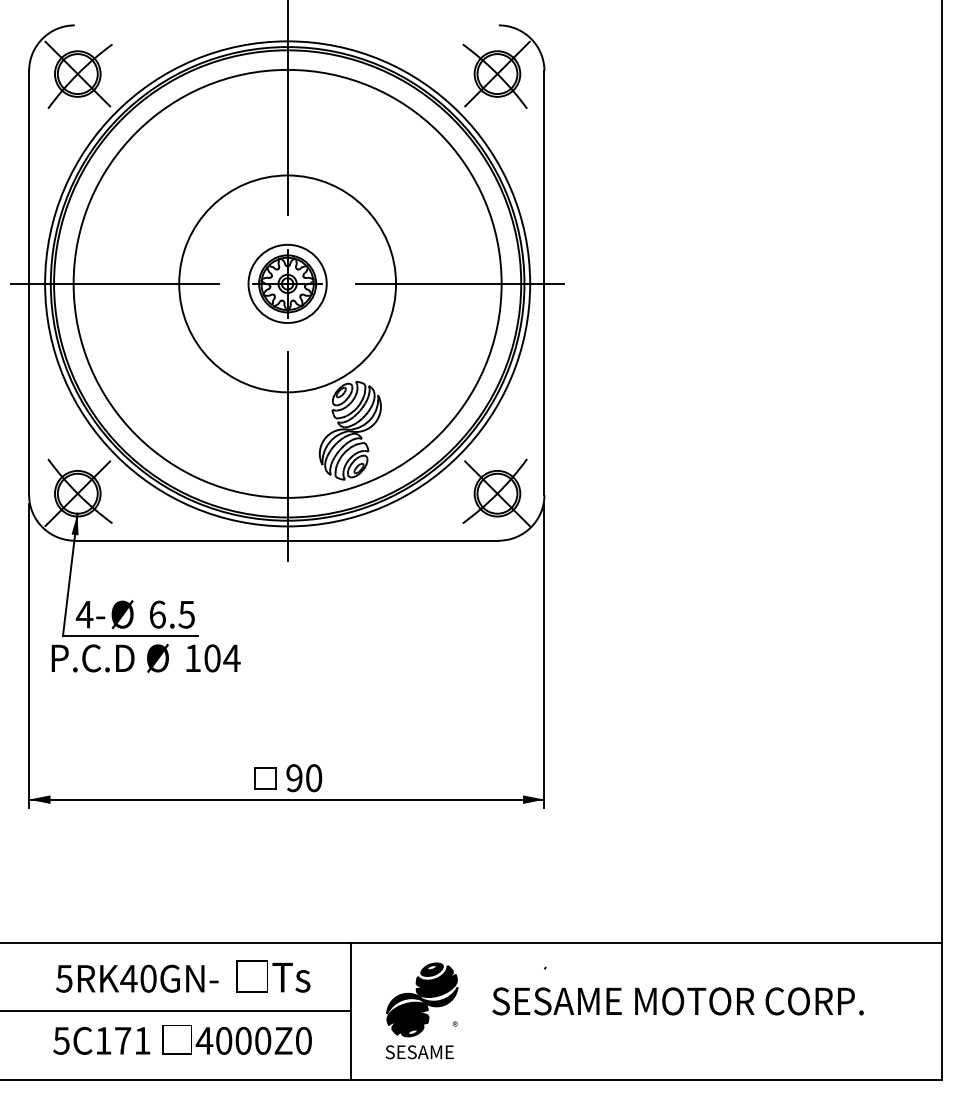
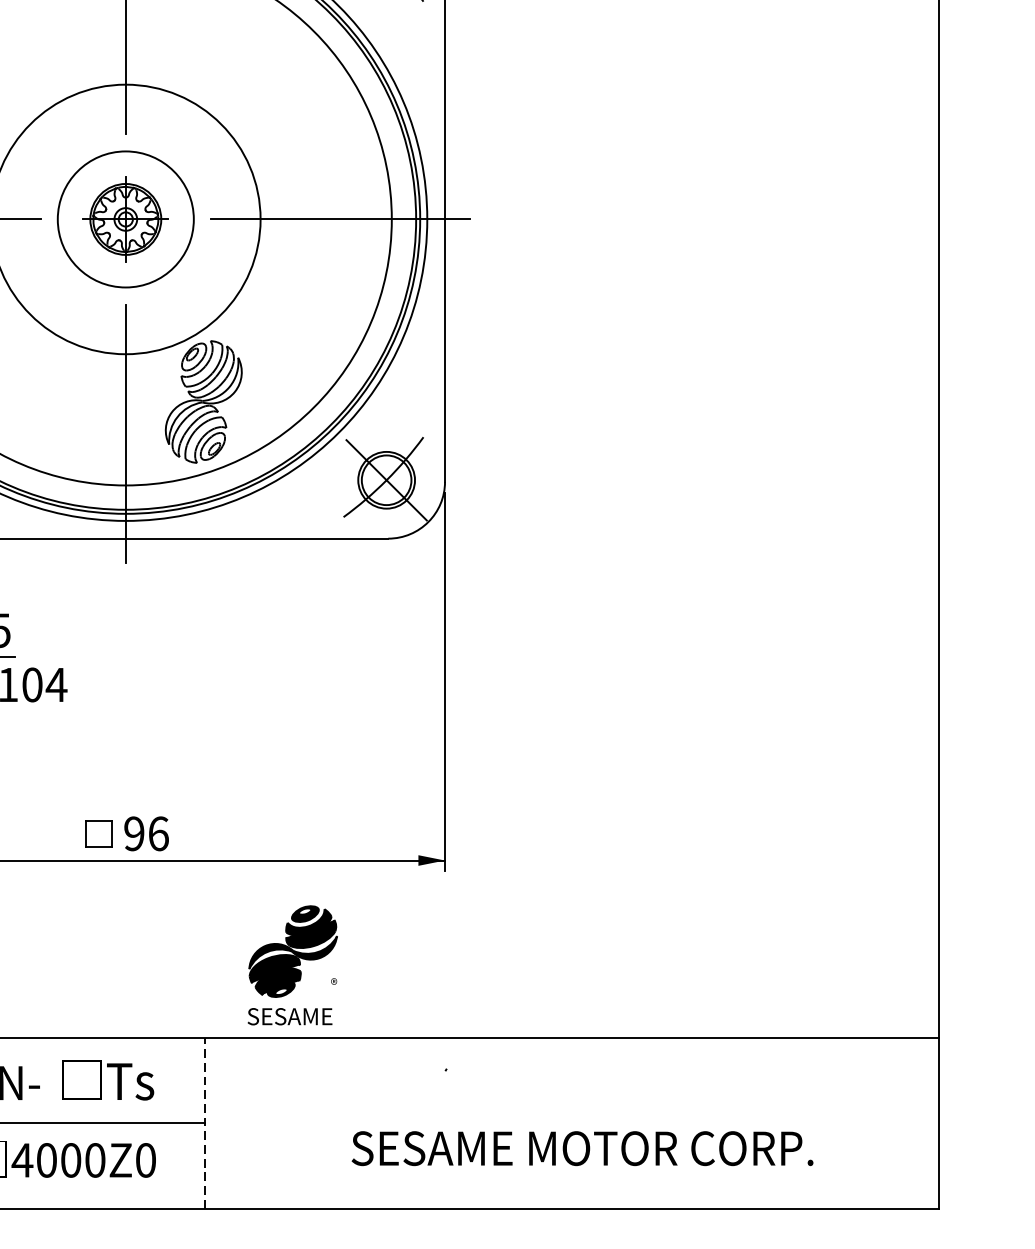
circle: (287, 283) -> (125, 218), size x1.4
text: (314, 778) -> (159, 834), 90 -> 96
text: (677, 1001) -> (581, 1148), moved
line: (351, 1010) -> (205, 1122), solid -> dashed
part: (421, 1010) -> (292, 964), moved

